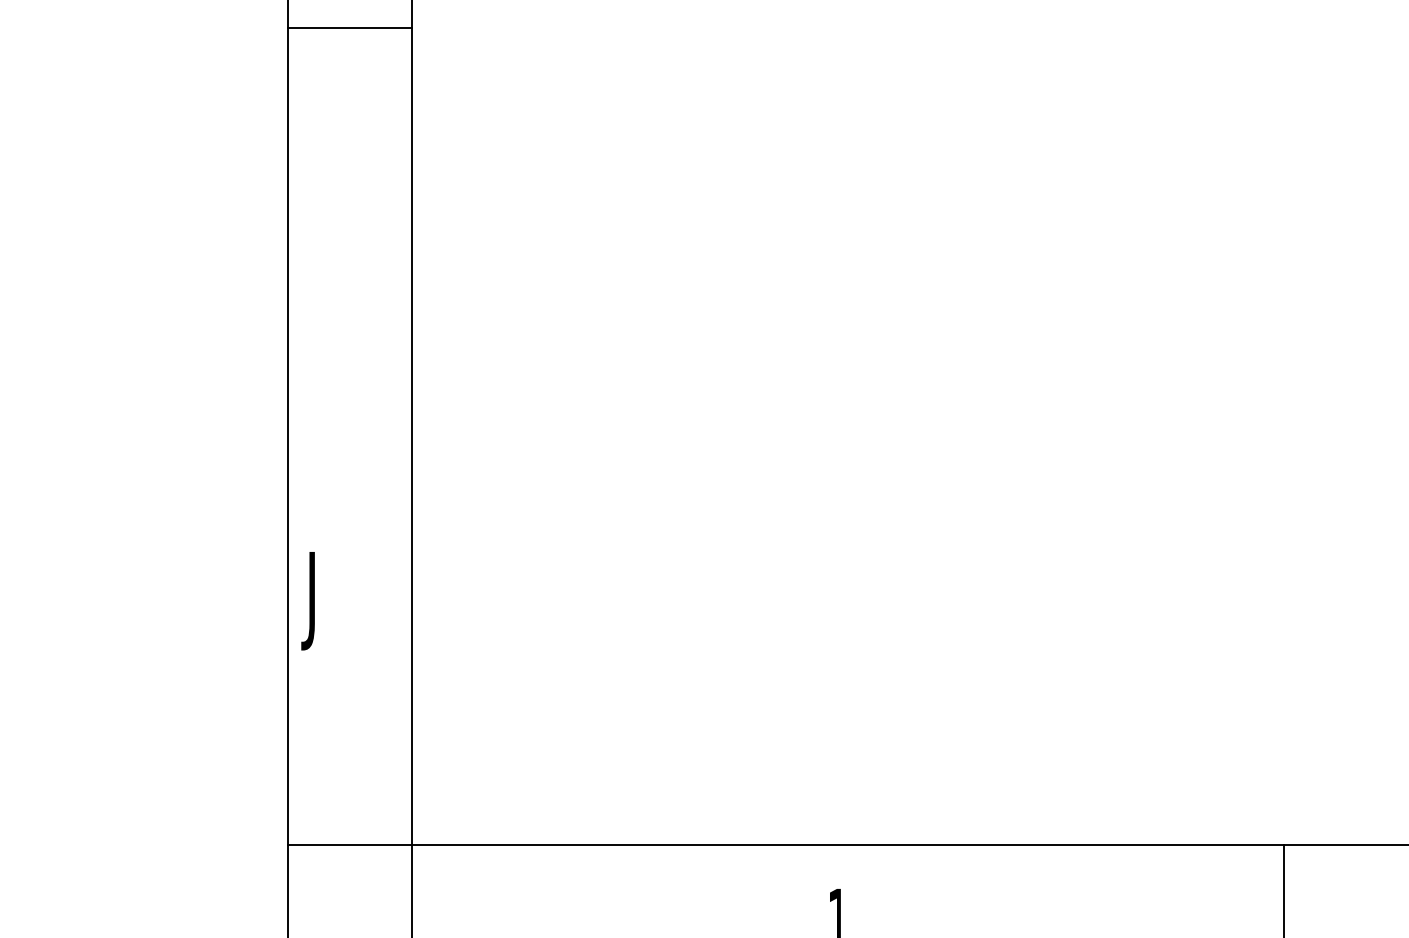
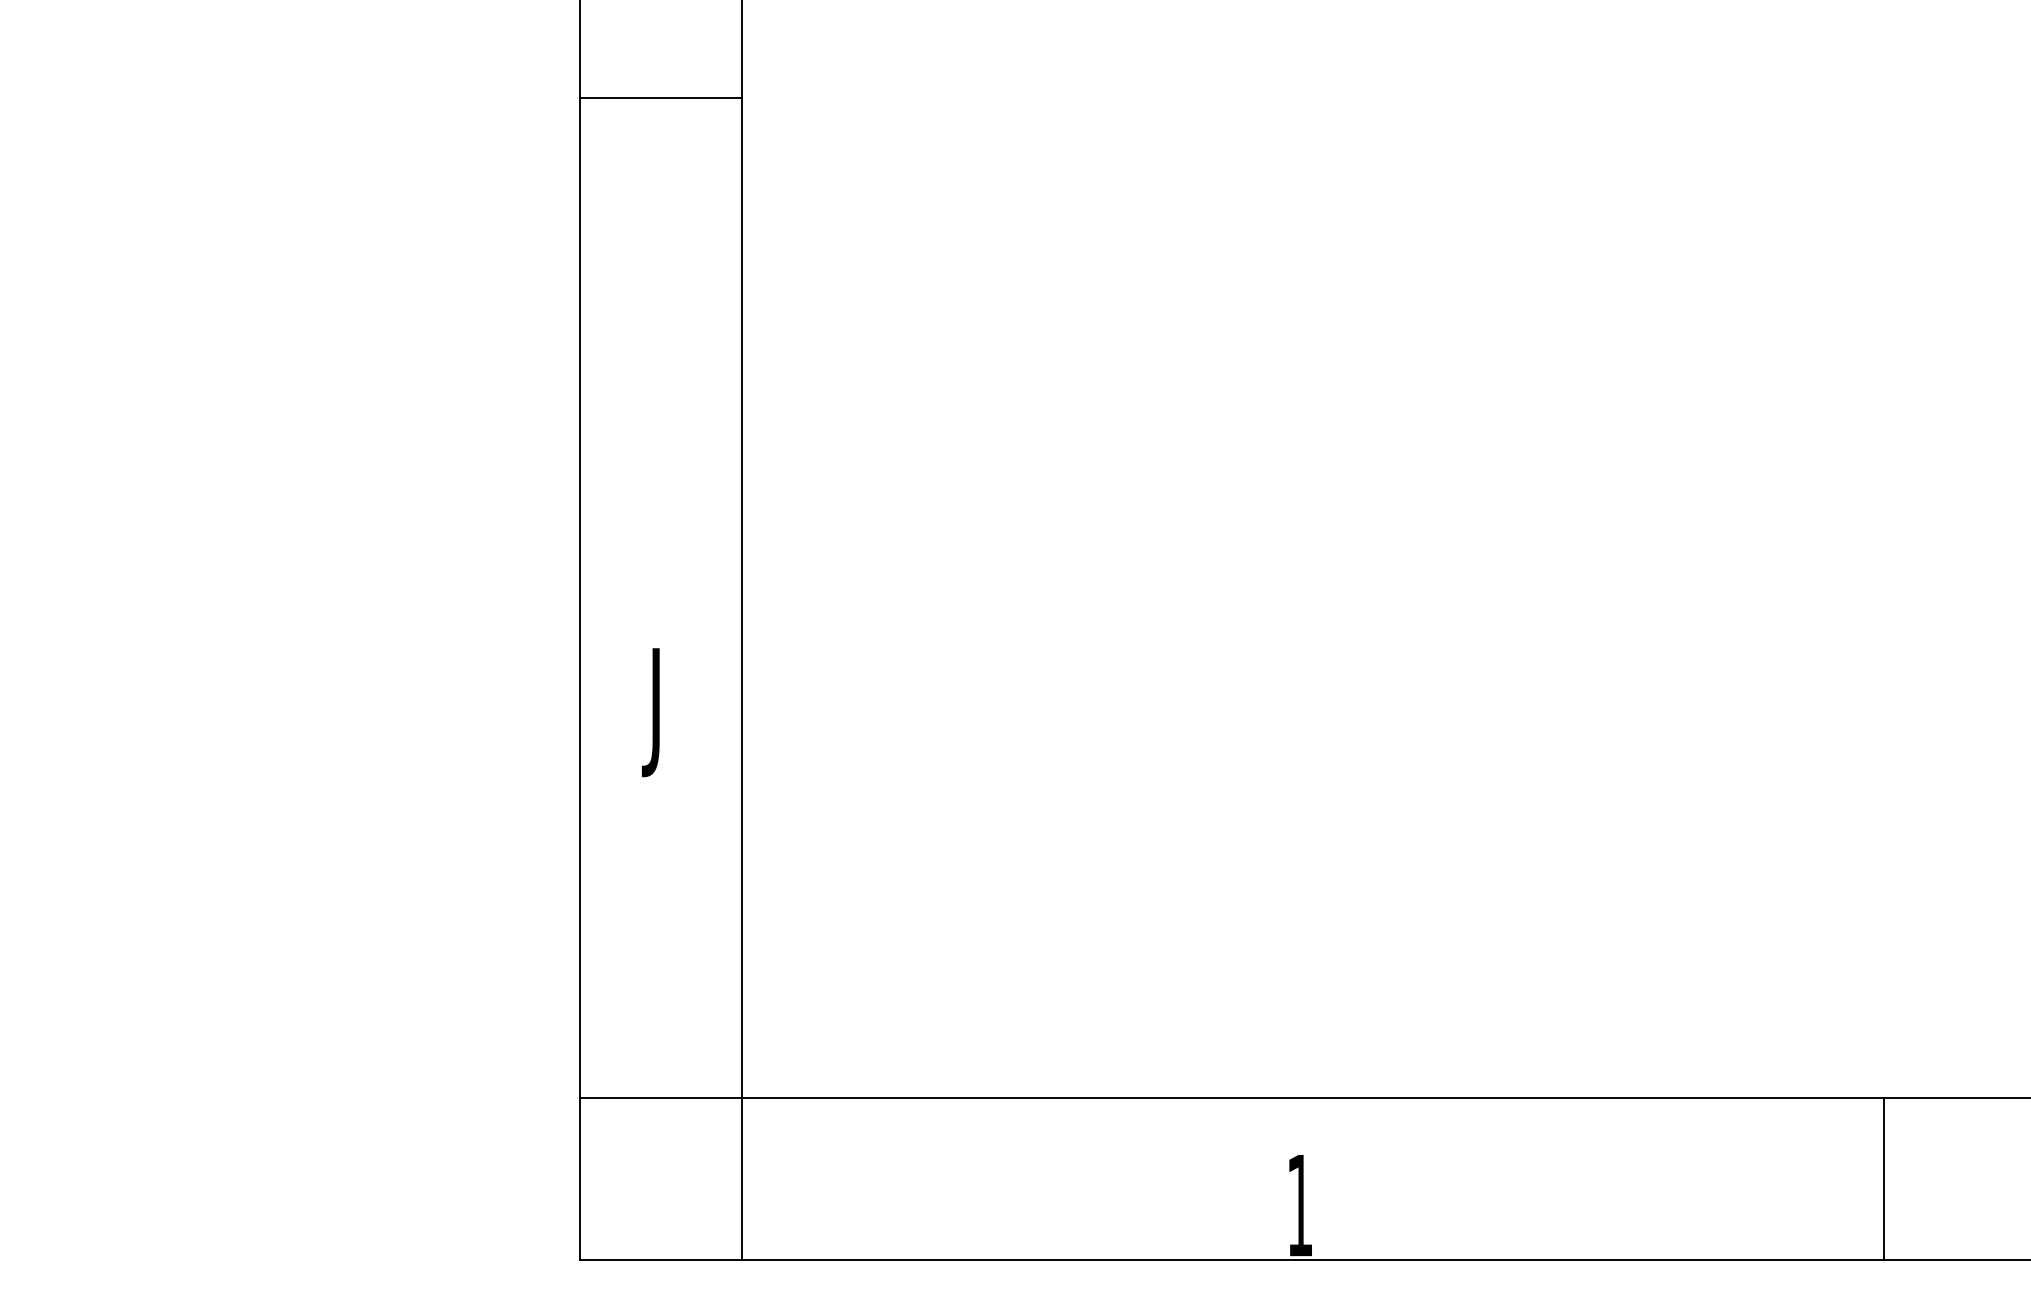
line: (349, 28) -> (661, 98), moved
text: (307, 601) -> (650, 712), moved

